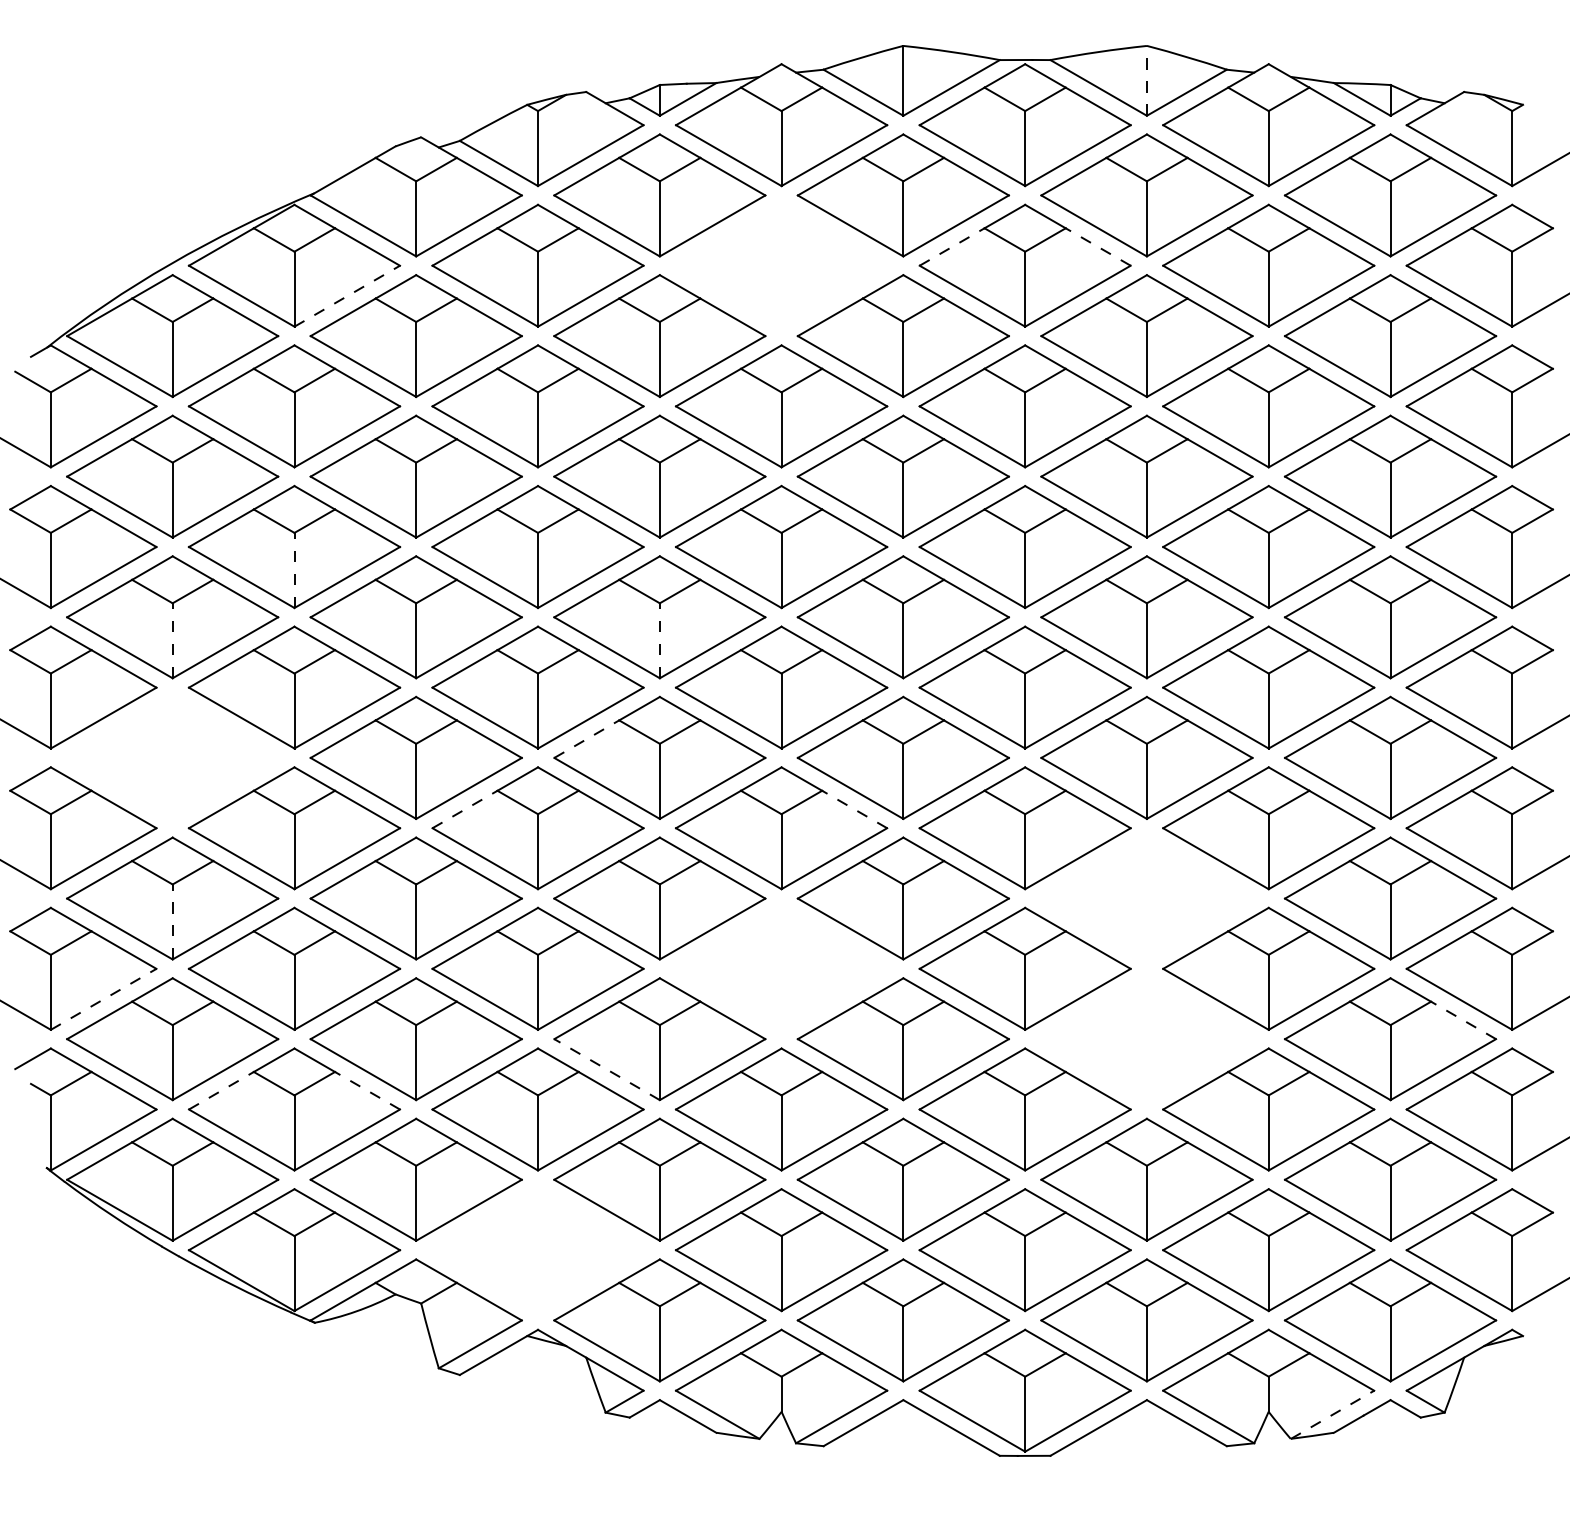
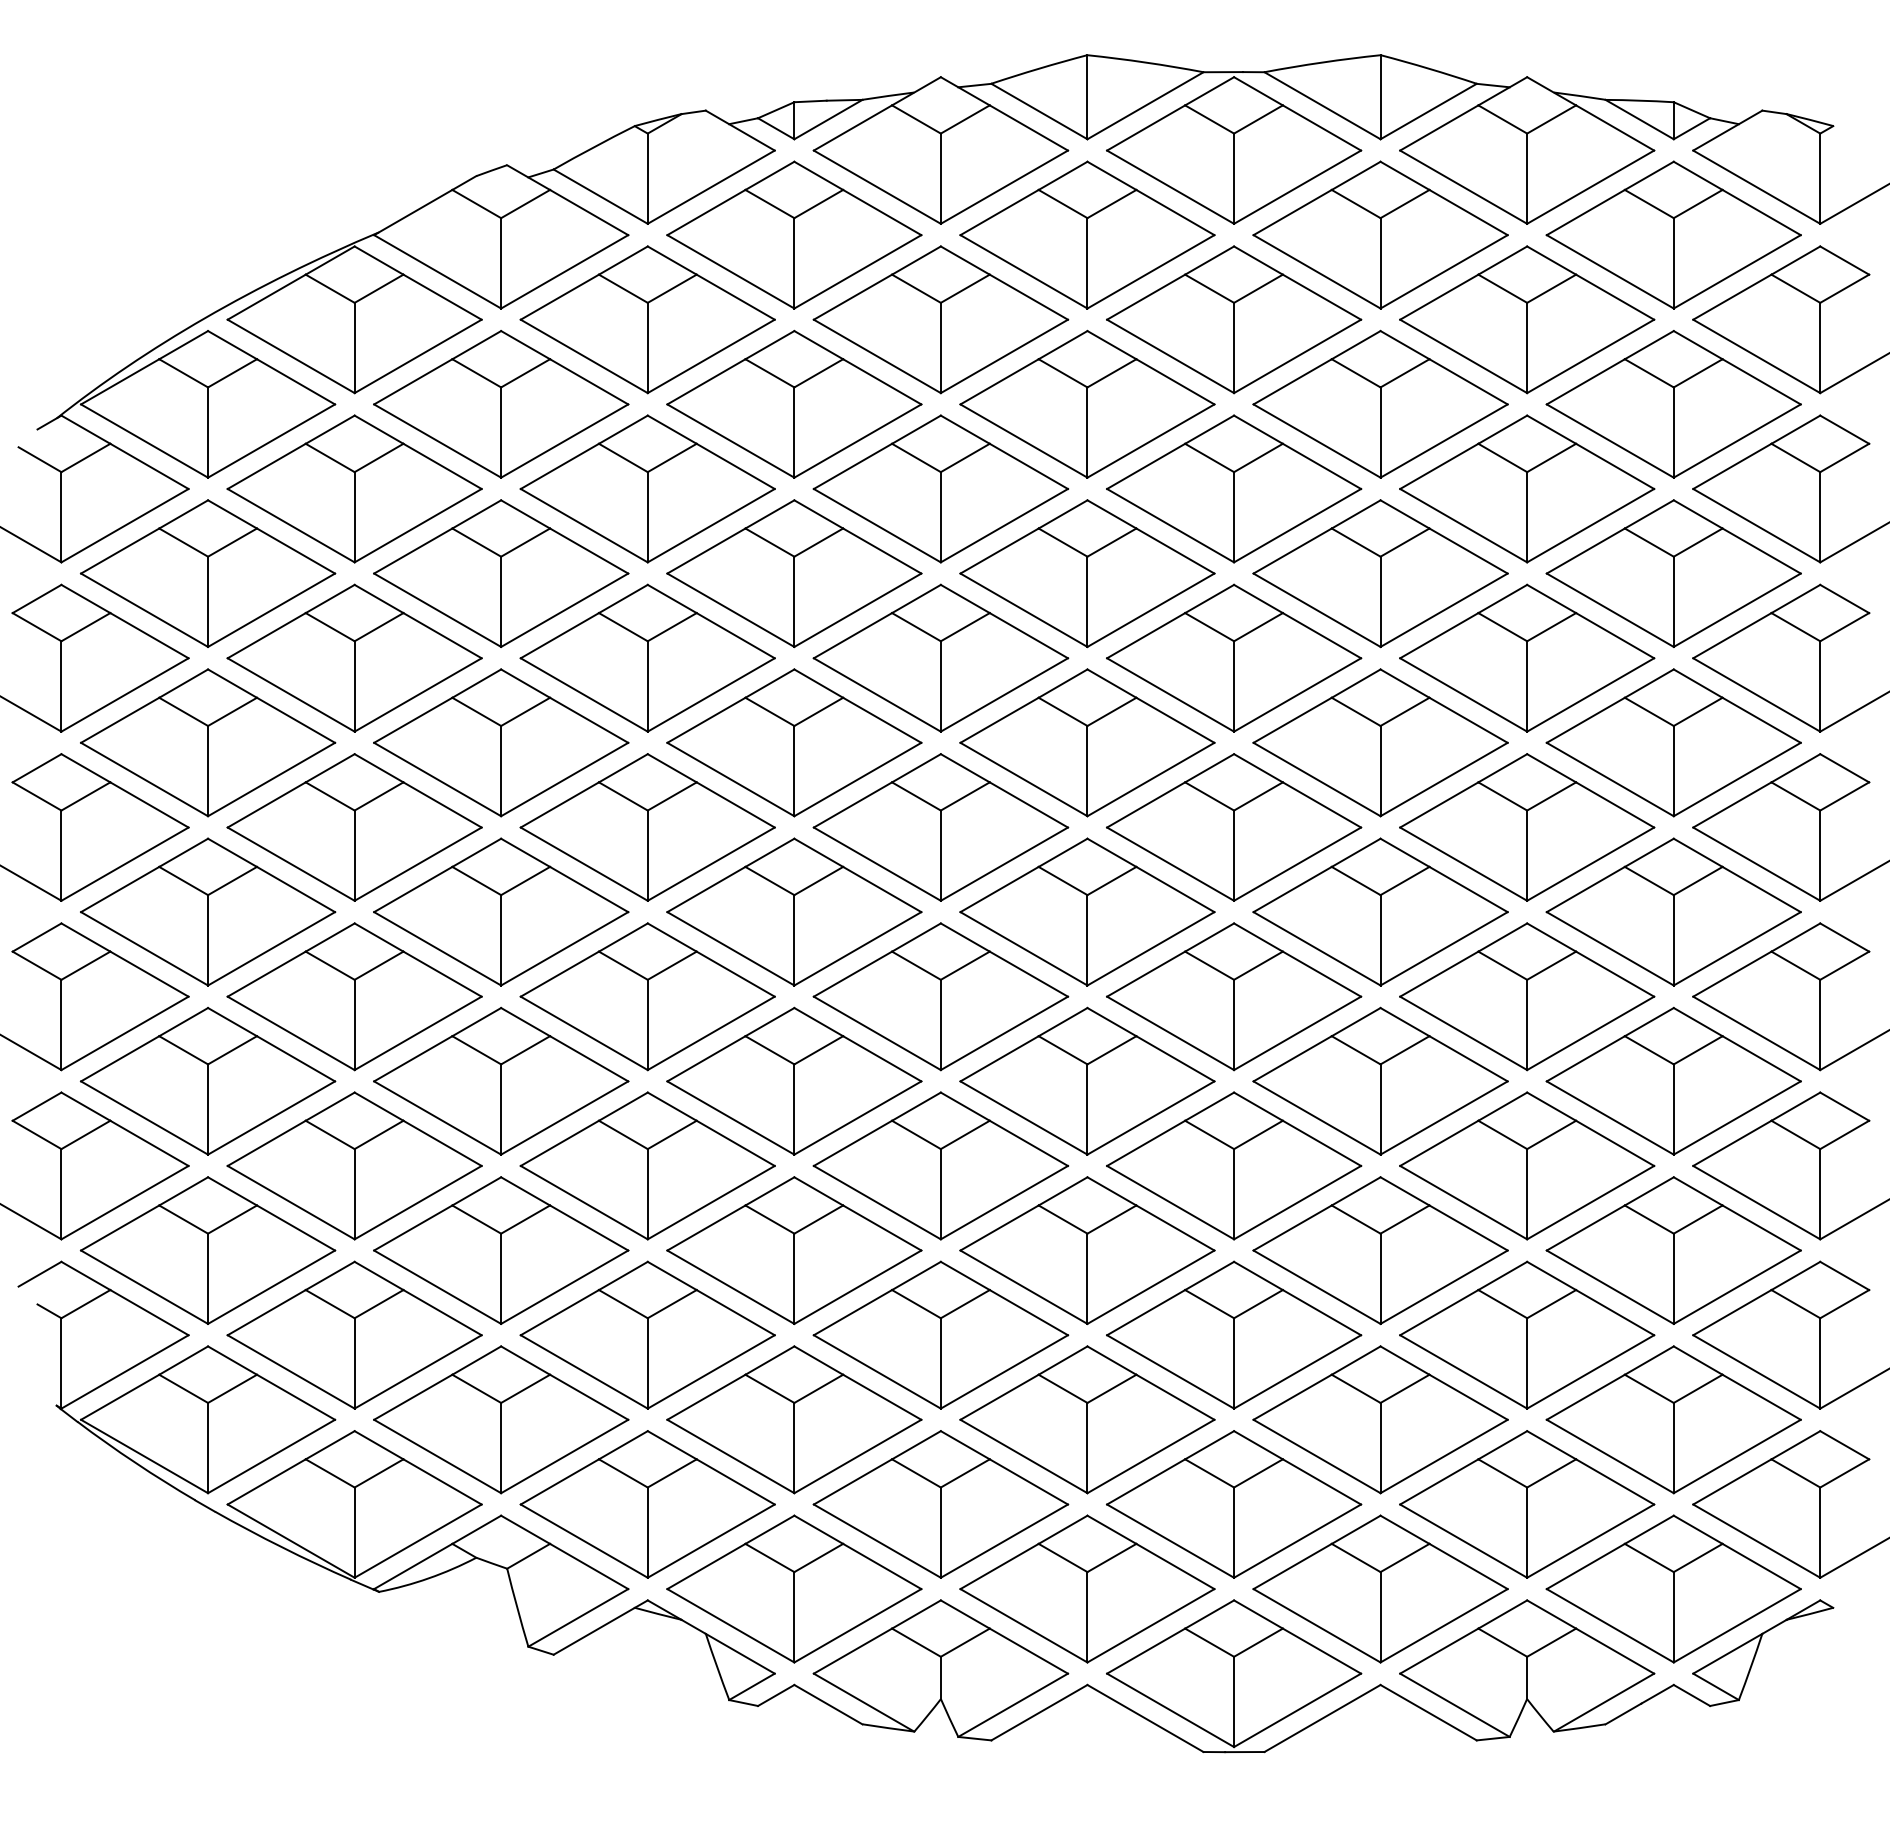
line: (1146, 80) -> (1380, 96), dashed -> solid
line: (952, 246) -> (1146, 296), dashed -> solid
line: (1097, 246) -> (1321, 296), dashed -> solid
part: (781, 265) -> (940, 319), added
line: (347, 296) -> (418, 356), dashed -> solid
line: (294, 569) -> (354, 685), dashed -> solid
line: (173, 640) -> (208, 770), dashed -> solid
line: (659, 640) -> (794, 770), dashed -> solid
line: (586, 739) -> (706, 889), dashed -> solid
part: (173, 757) -> (208, 911), added
line: (465, 808) -> (560, 973), dashed -> solid
line: (854, 808) -> (1028, 973), dashed -> solid
part: (1146, 897) -> (1380, 1080), added
line: (173, 921) -> (208, 1109), dashed -> solid
part: (781, 968) -> (940, 1165), added
line: (104, 999) -> (125, 1202), dashed -> solid
line: (1463, 1020) -> (1761, 1227), dashed -> solid
part: (1146, 1039) -> (1380, 1250), added
line: (606, 1069) -> (730, 1286), dashed -> solid
line: (222, 1090) -> (267, 1312), dashed -> solid
line: (367, 1090) -> (442, 1312), dashed -> solid
part: (537, 1250) -> (647, 1504), added
line: (1332, 1414) -> (1604, 1702), dashed -> solid

